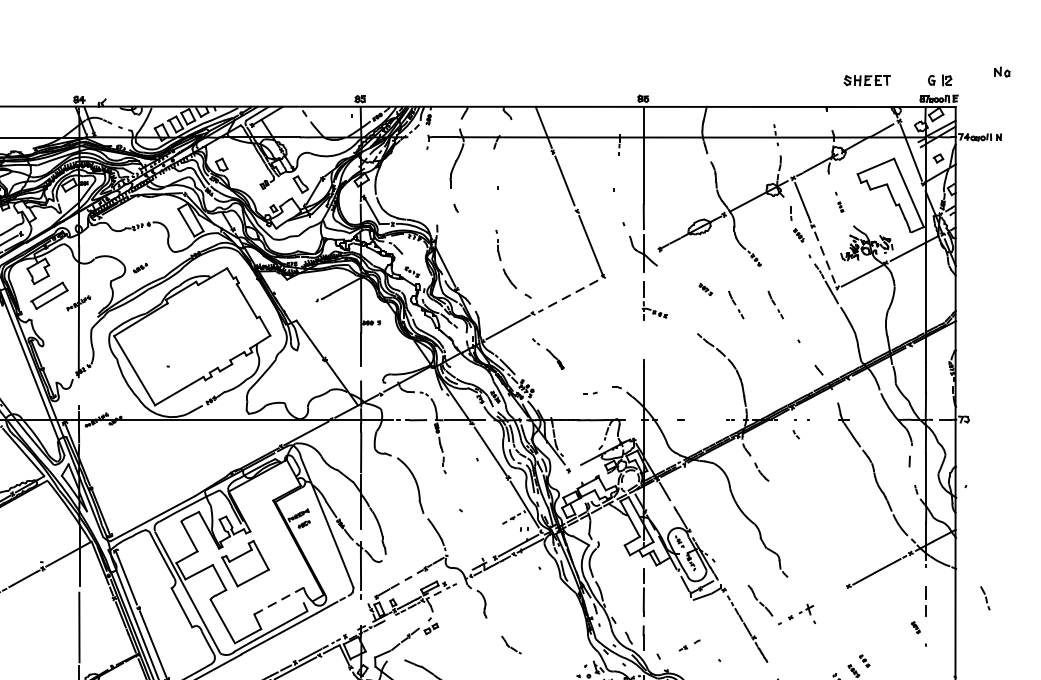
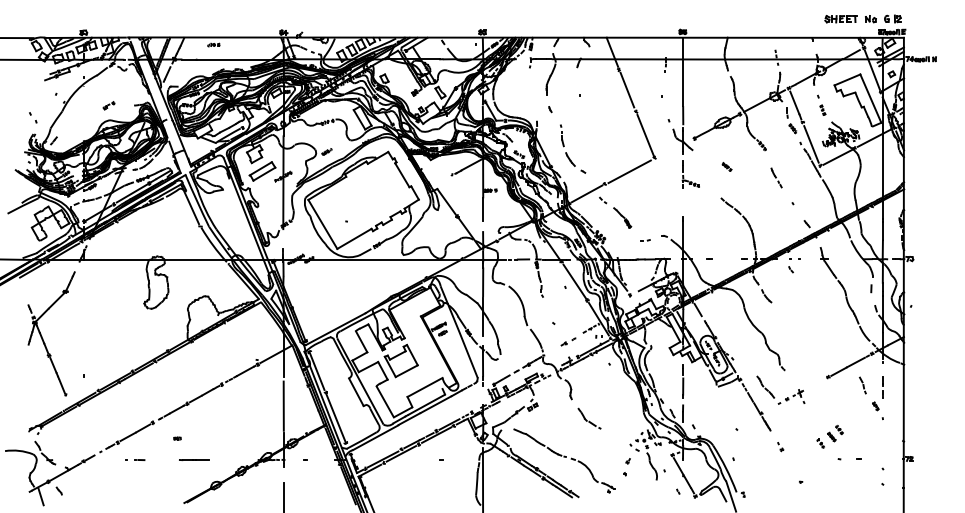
part: (1001, 72) -> (870, 19), moved
part: (839, 201) -> (821, 104), size x1.43
line: (825, 257) -> (811, 144), dashed -> solid
part: (505, 270) -> (567, 153), moved
line: (567, 295) -> (629, 171), dashed -> solid
part: (736, 304) -> (748, 177), removed
part: (548, 353) -> (615, 212), size x1.43
part: (984, 598) -> (862, 385), moved
line: (279, 601) -> (425, 387), dashed -> solid
part: (511, 644) -> (589, 418), size x1.67
part: (689, 644) -> (568, 341), moved

